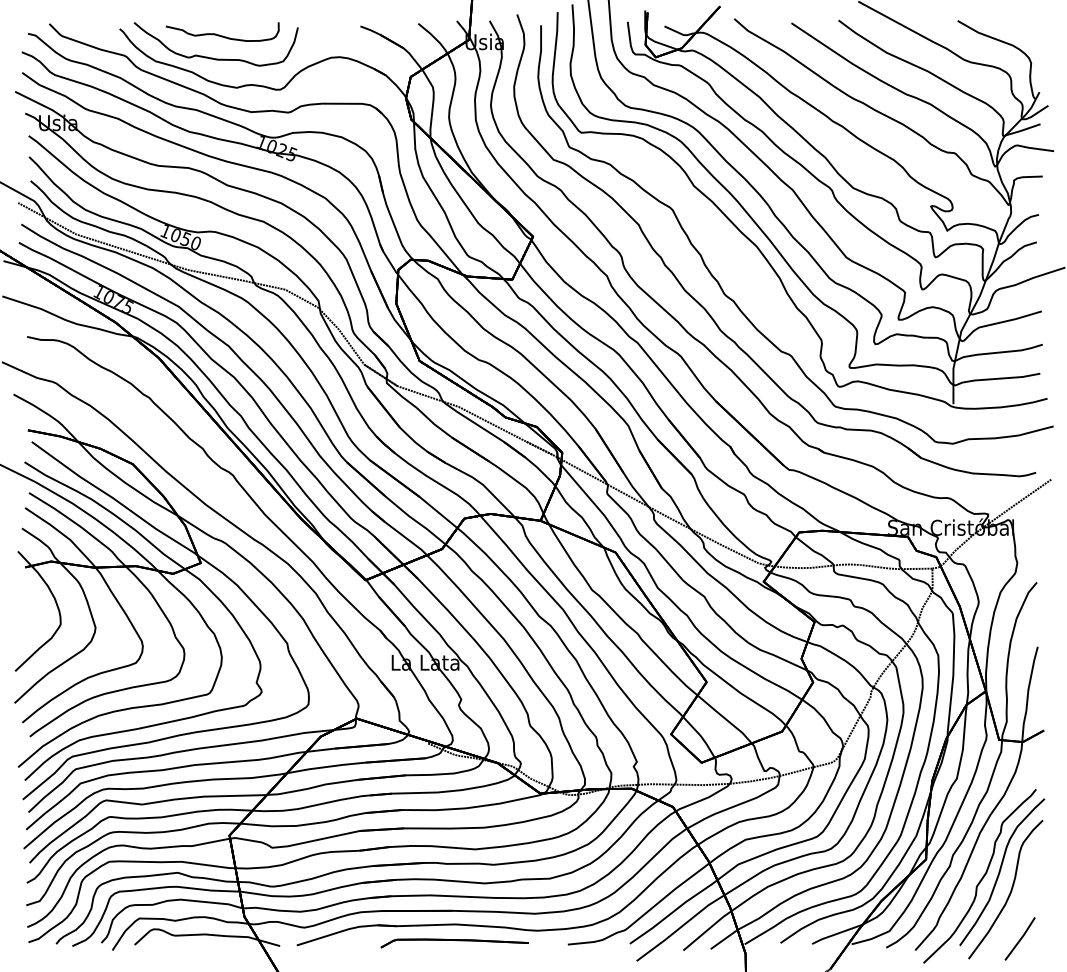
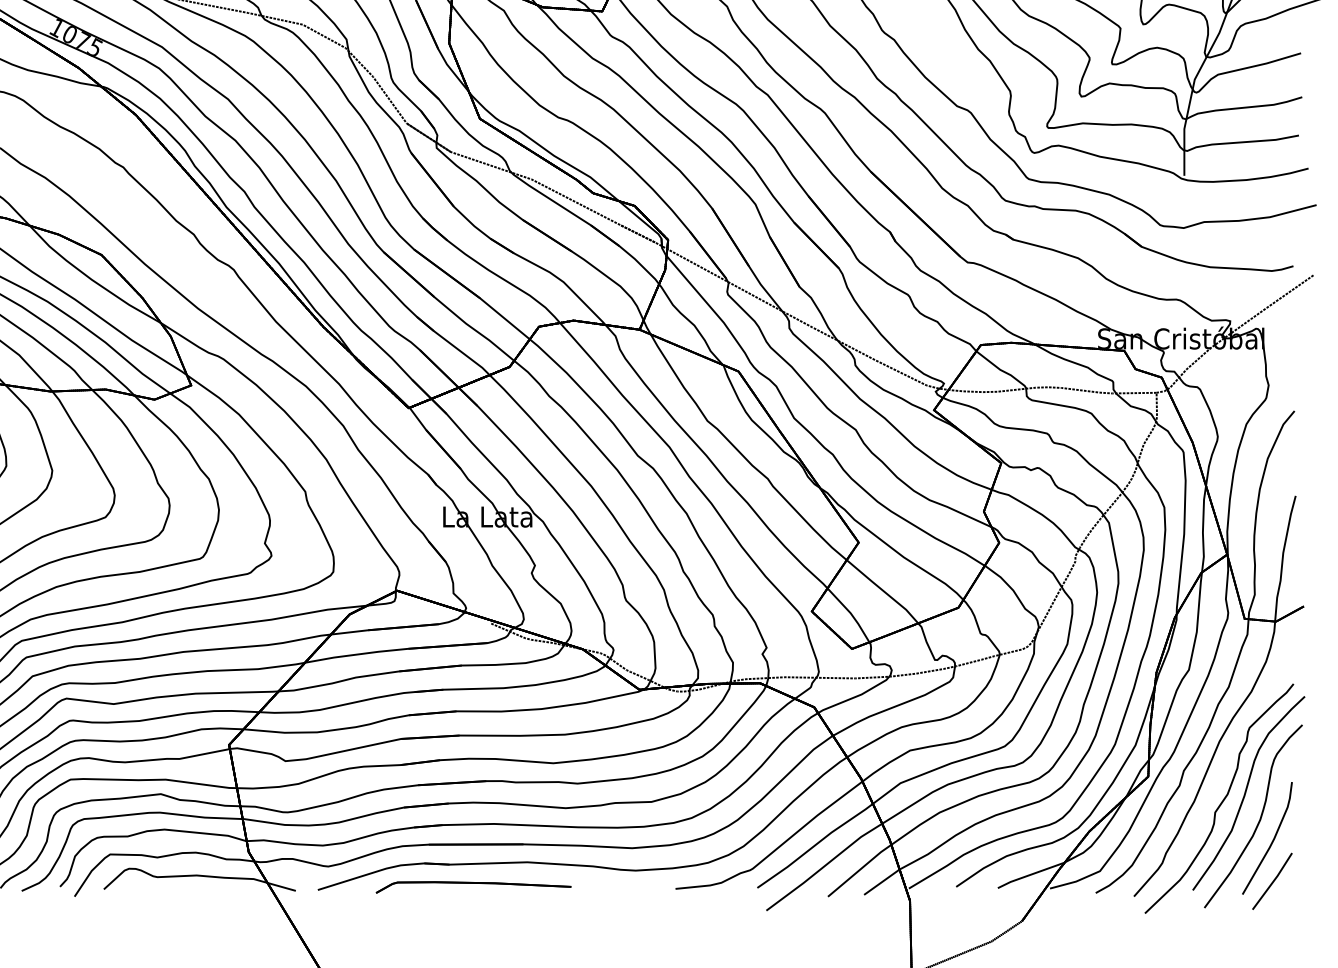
part: (1016, 906) -> (1267, 838), added
part: (454, 943) -> (473, 887), moved

